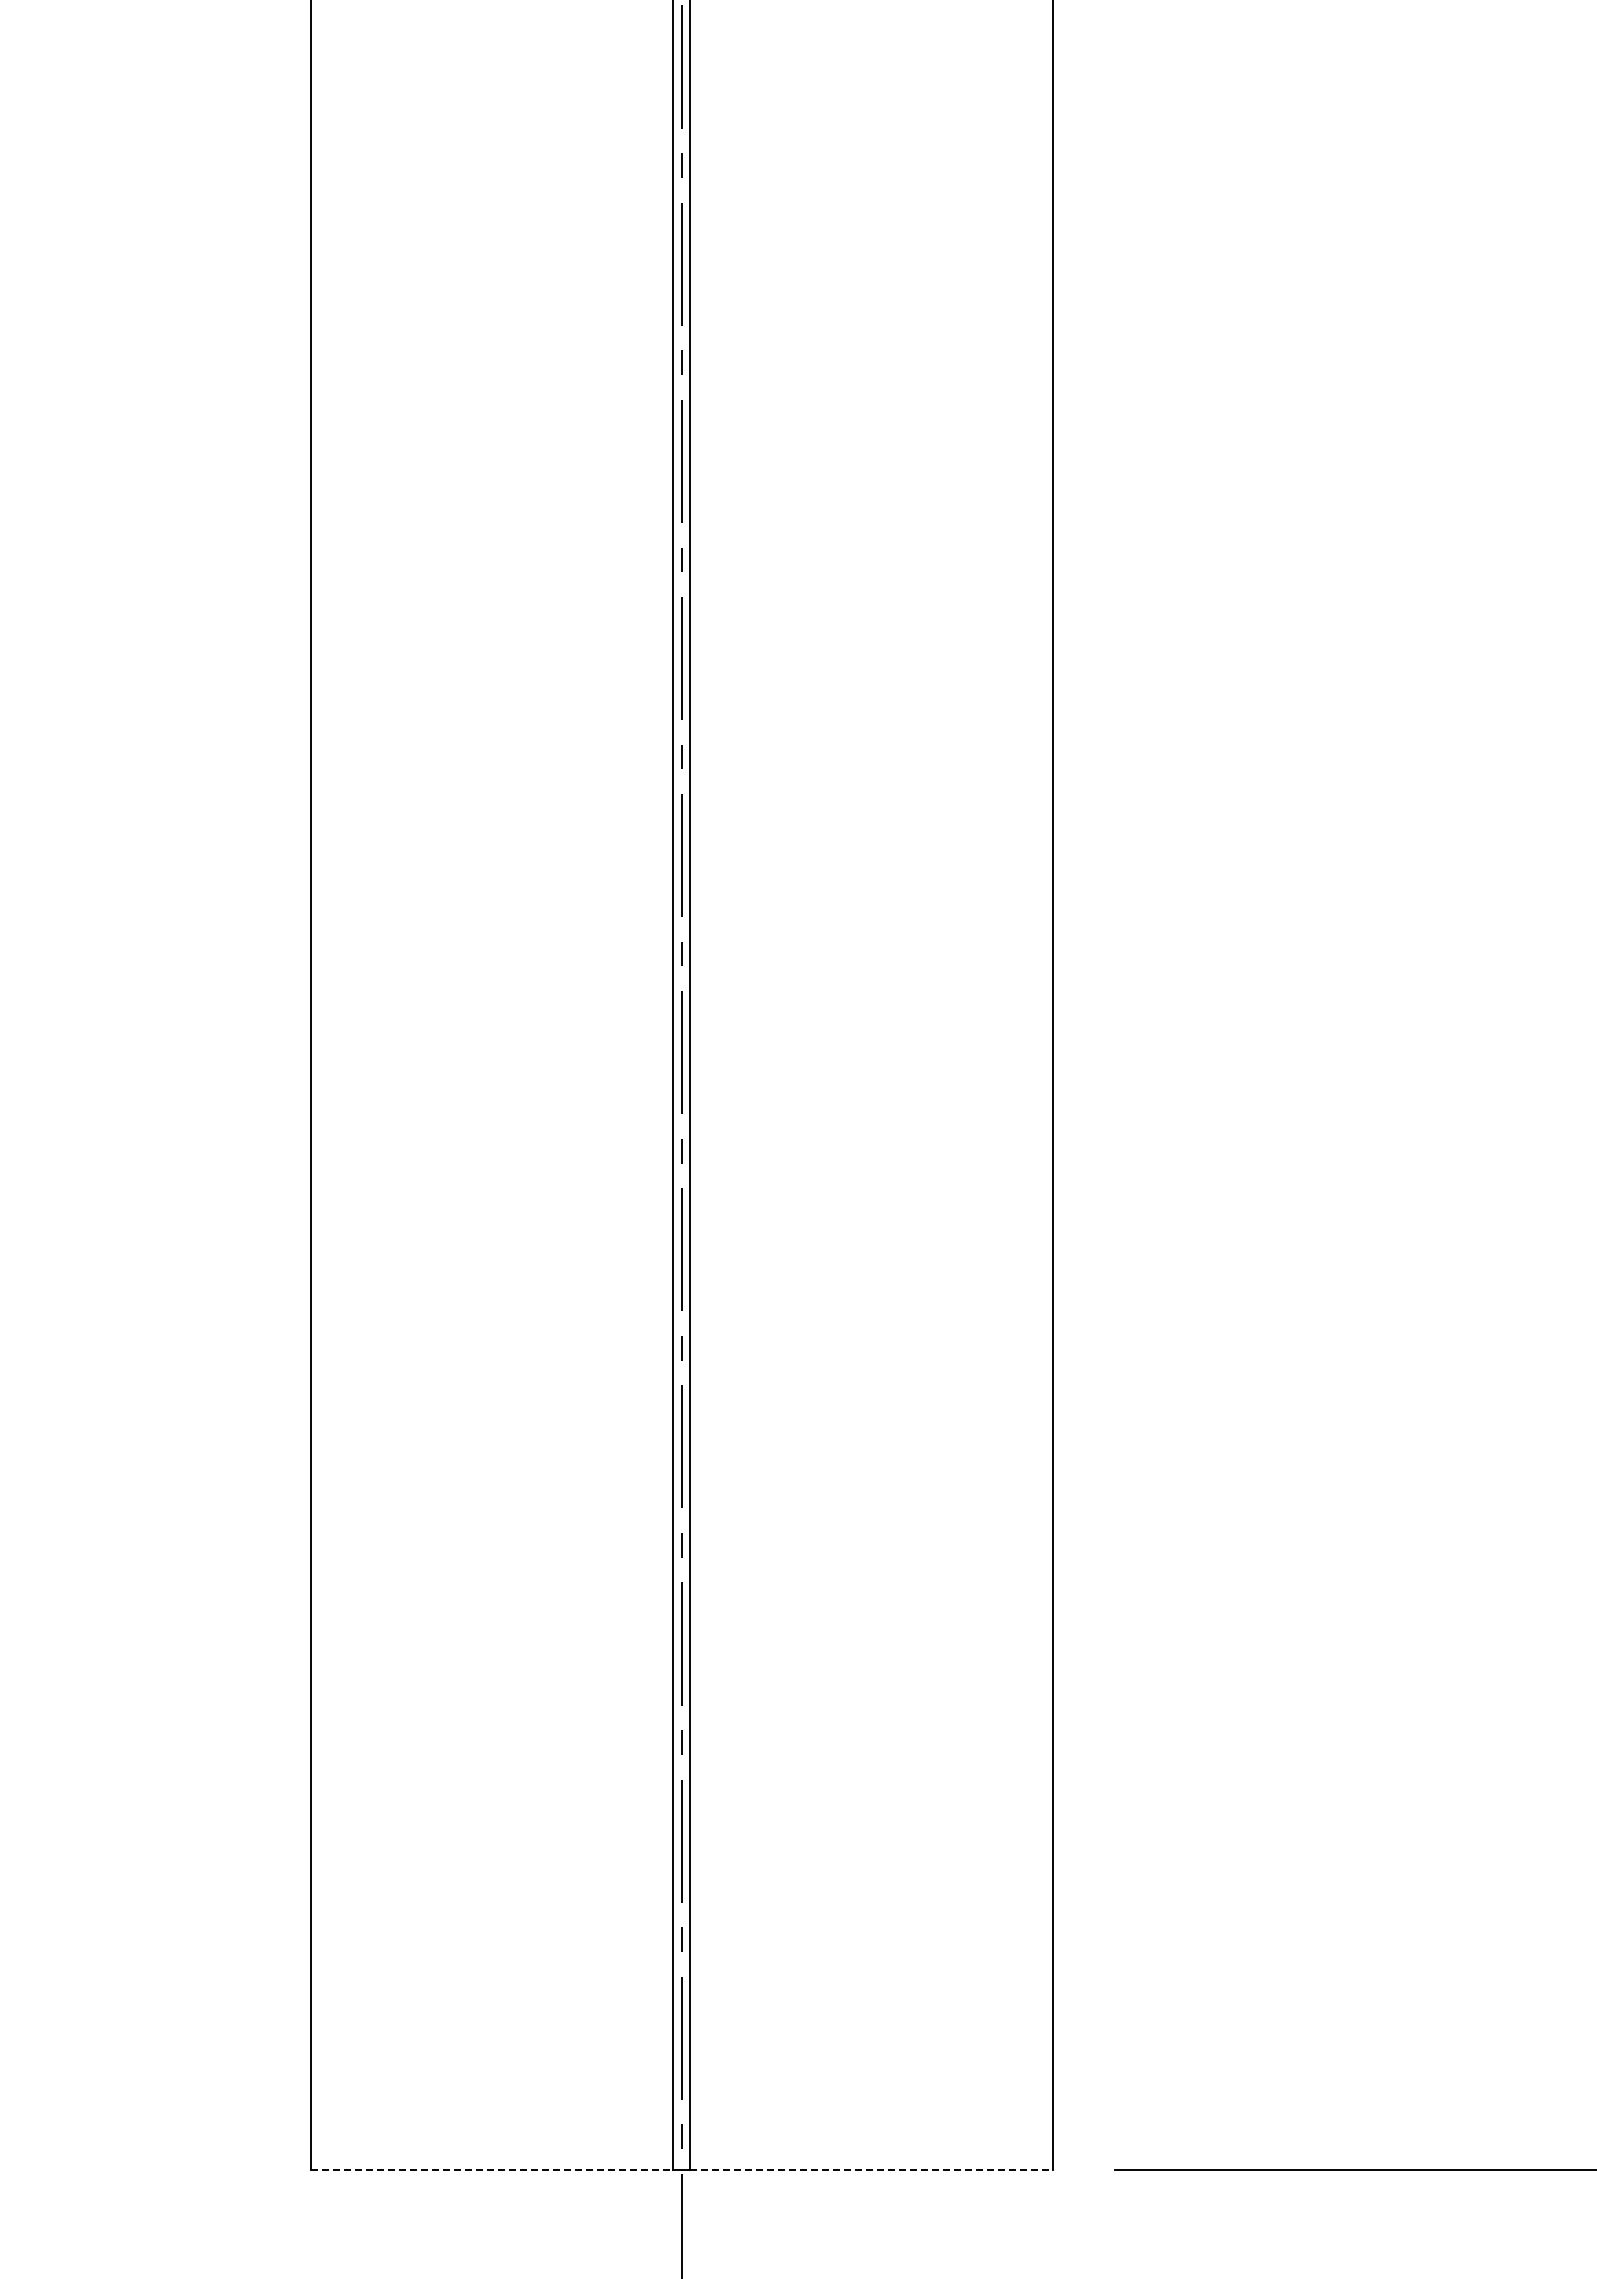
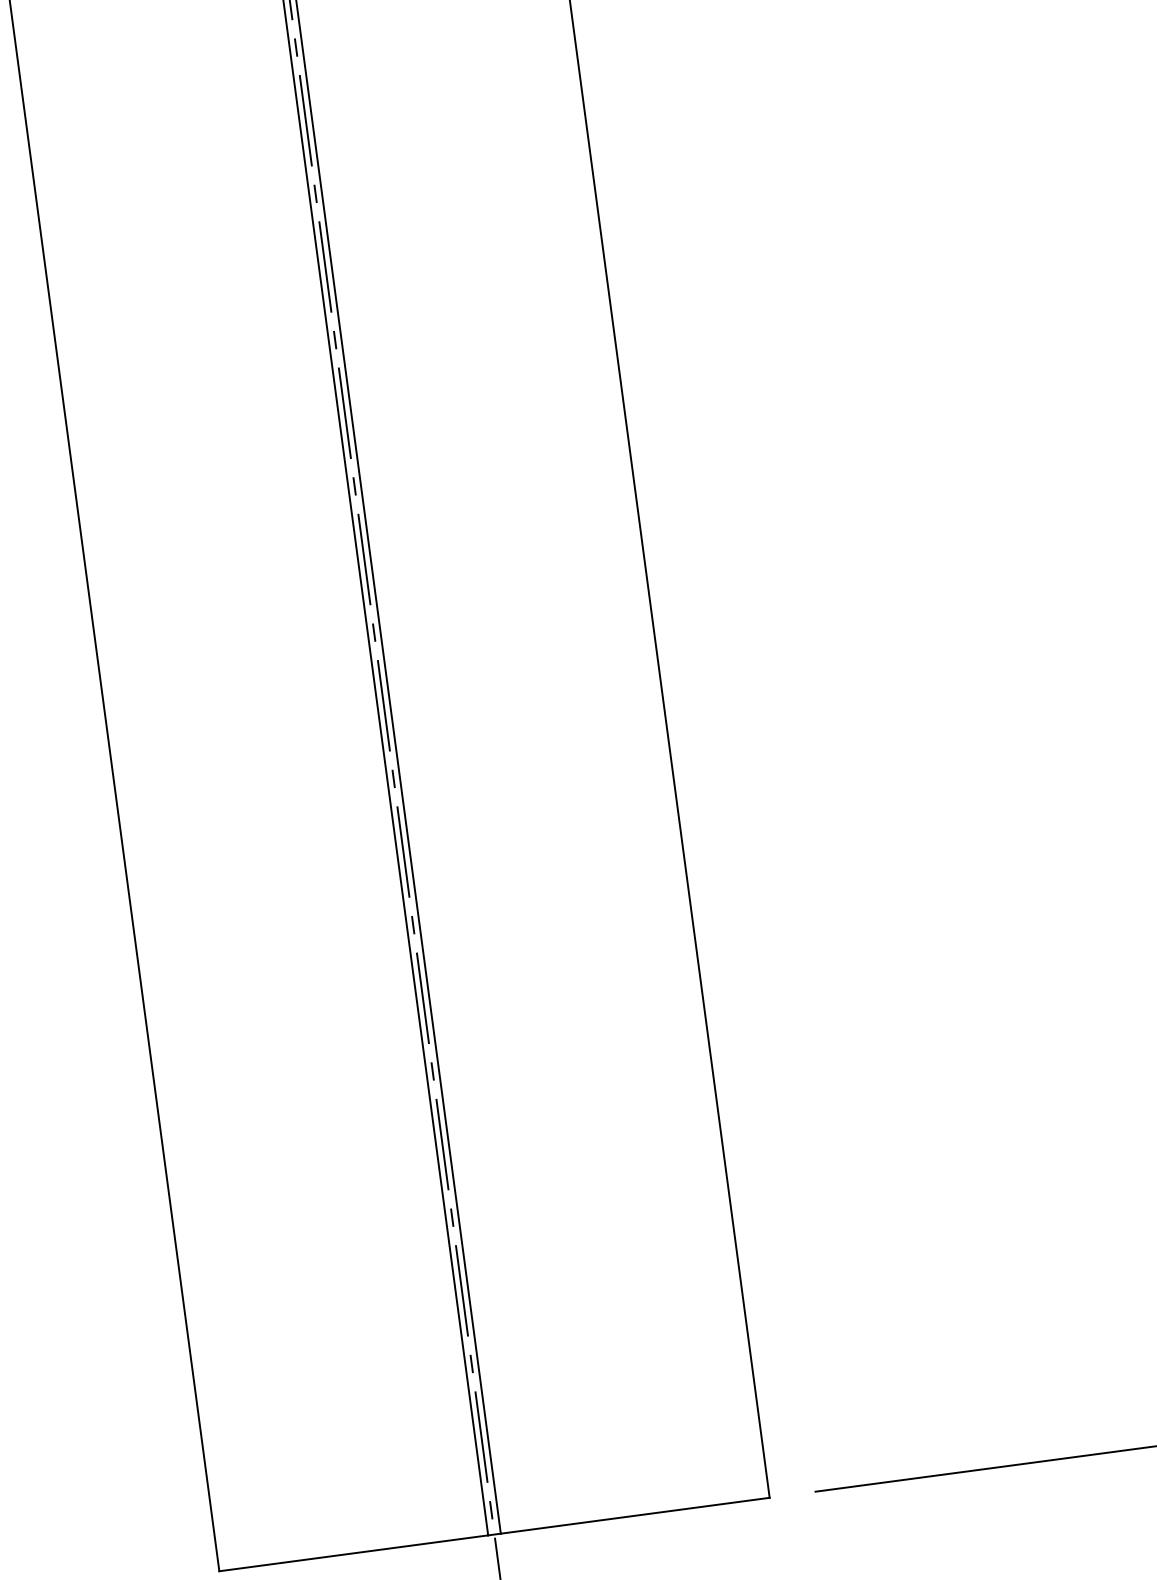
line: (492, 2169) -> (354, 1553), dashed -> solid
line: (872, 2169) -> (635, 1515), dashed -> solid

